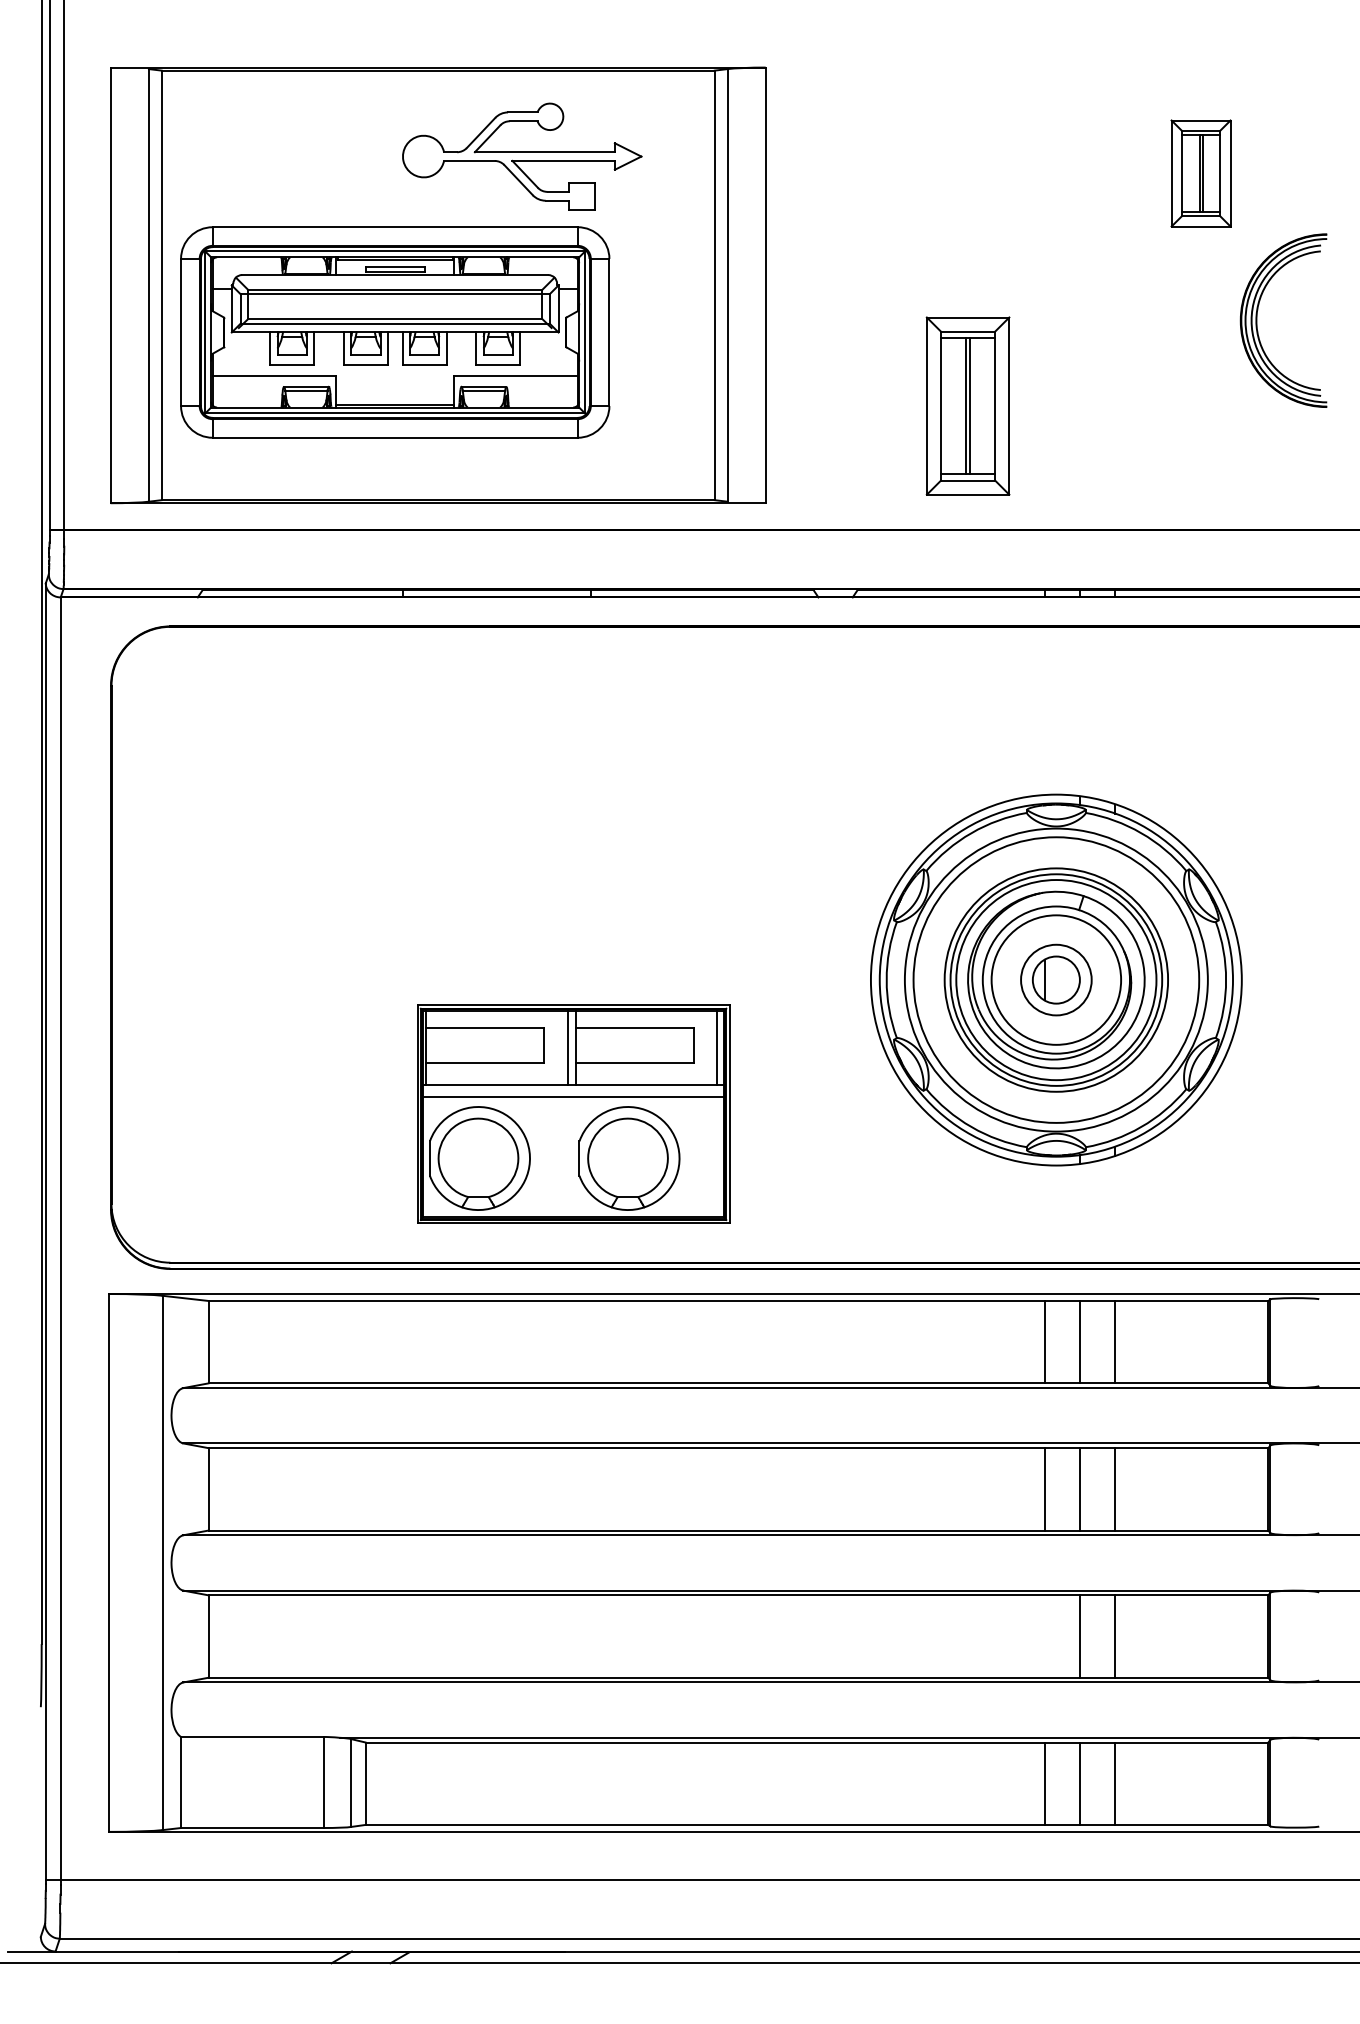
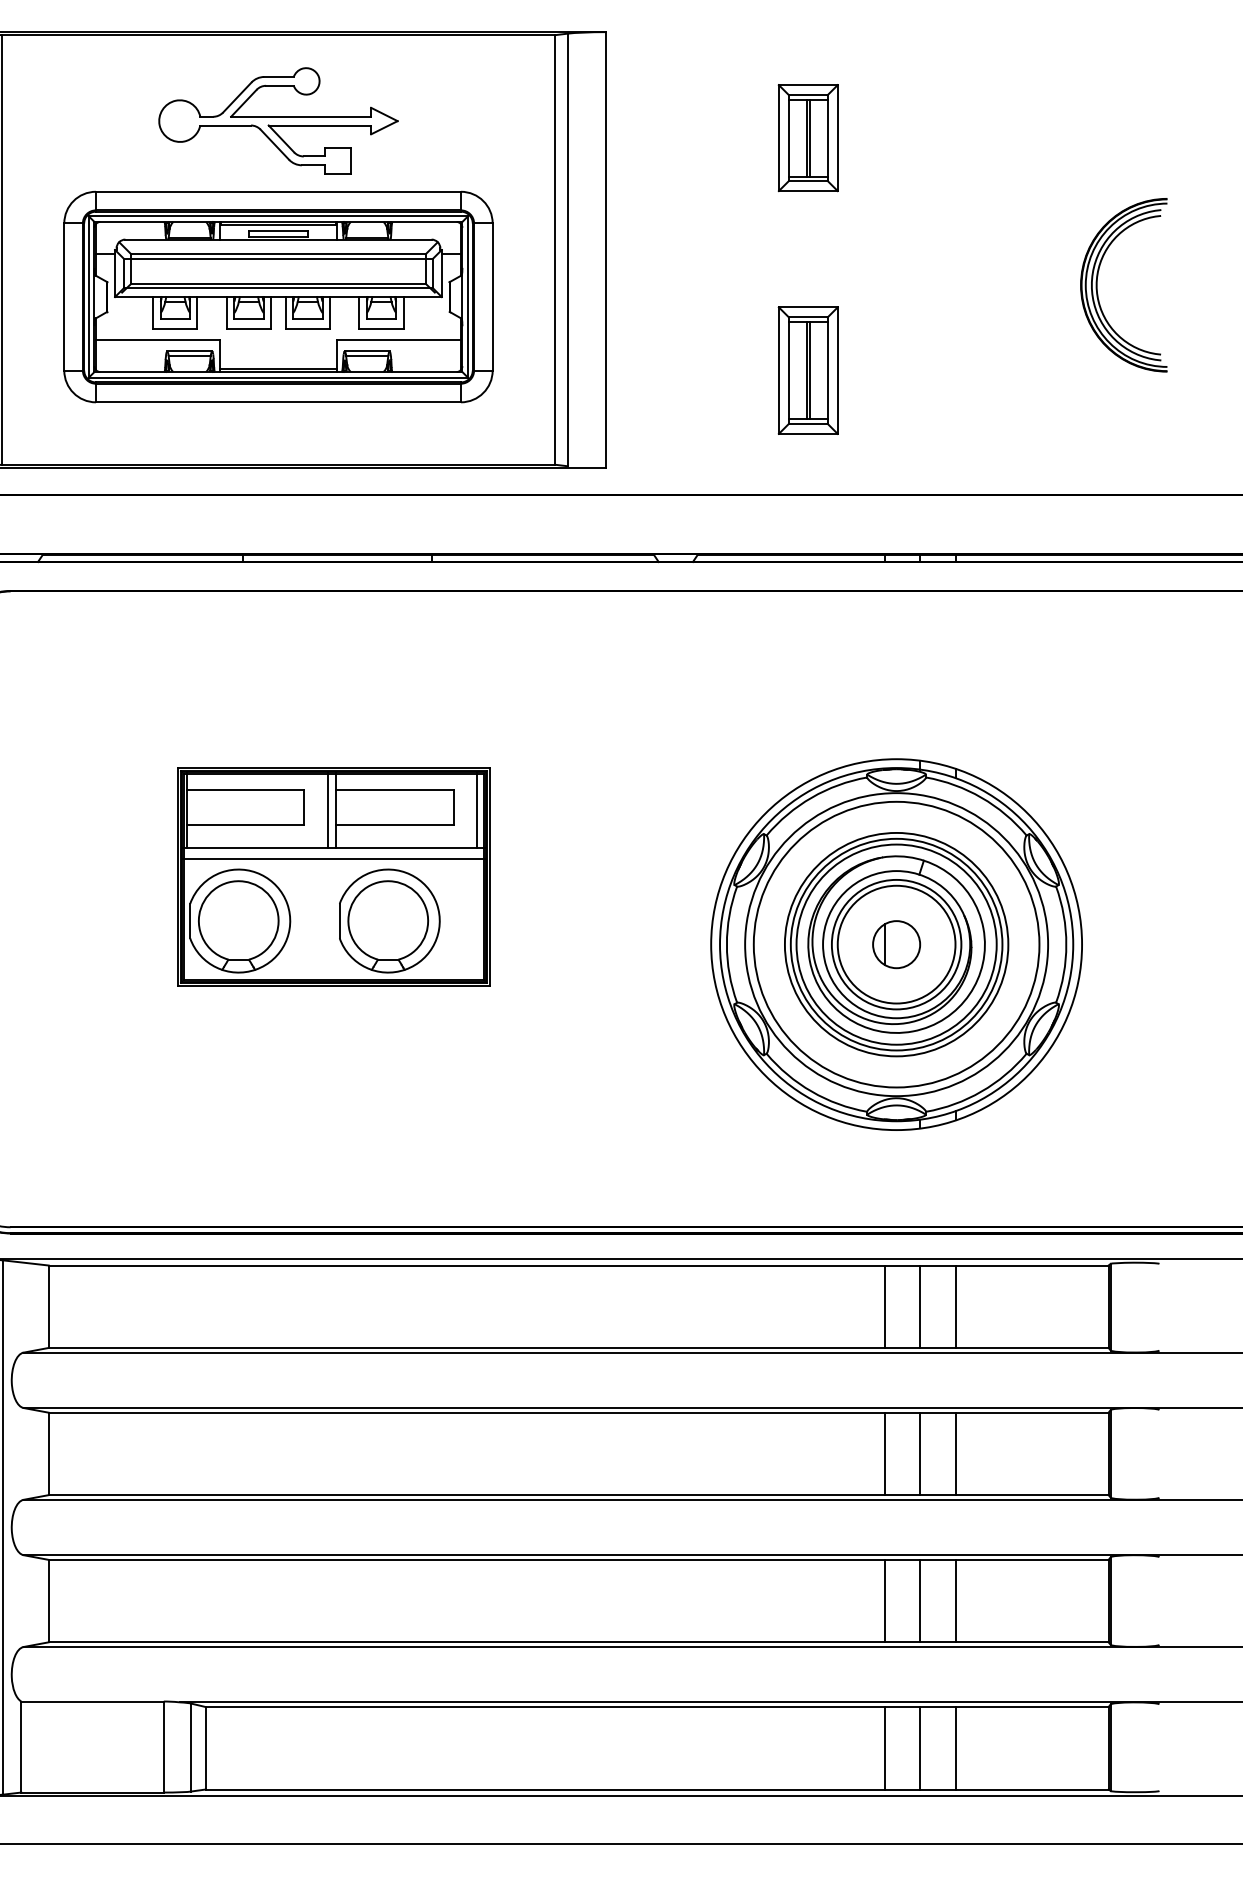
part: (522, 156) -> (278, 121), moved
part: (1200, 173) -> (807, 138), moved
part: (395, 332) -> (278, 297), moved
part: (967, 405) -> (807, 370), size x0.71
circle: (1056, 979) -> (896, 944), size x1.67
part: (573, 1113) -> (333, 876), moved
line: (1044, 1636) -> (884, 1601), added

